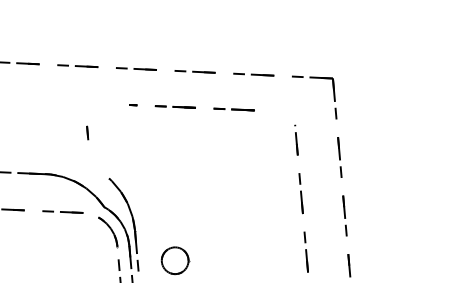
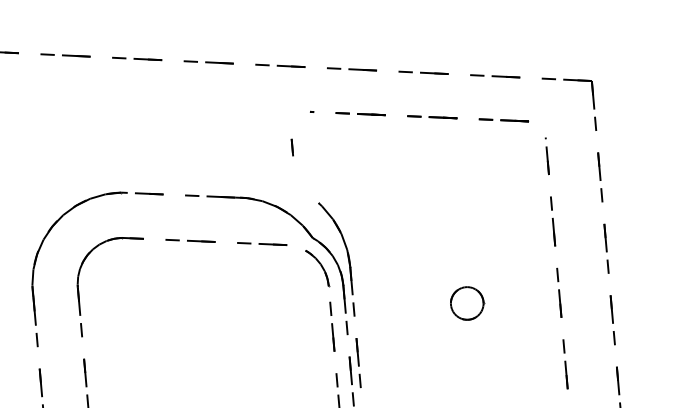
part: (191, 107) -> (419, 116), size x1.43
part: (175, 260) -> (467, 303), moved

